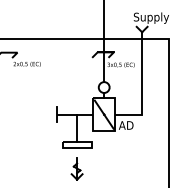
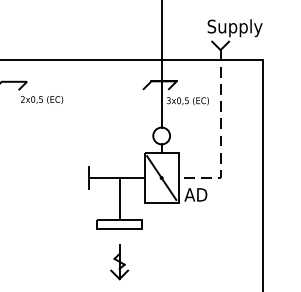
line: (142, 88) -> (221, 137), solid -> dashed

